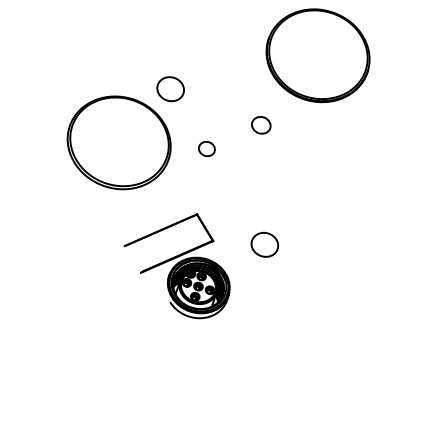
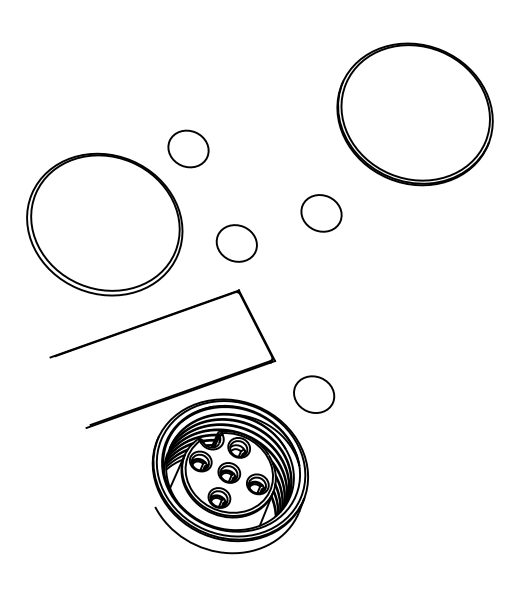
part: (261, 125) -> (321, 213), size x1.43
part: (206, 148) -> (236, 242), size x1.67
part: (176, 265) -> (178, 416), size x1.67

